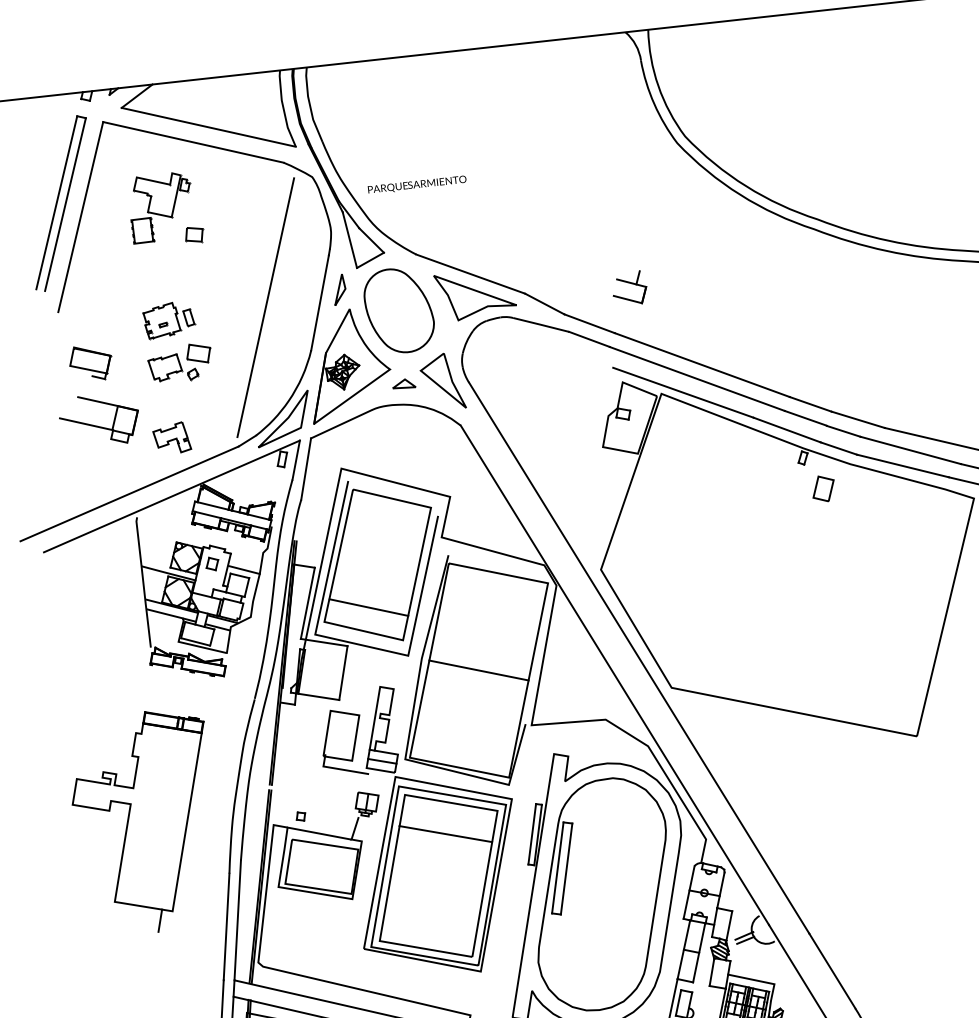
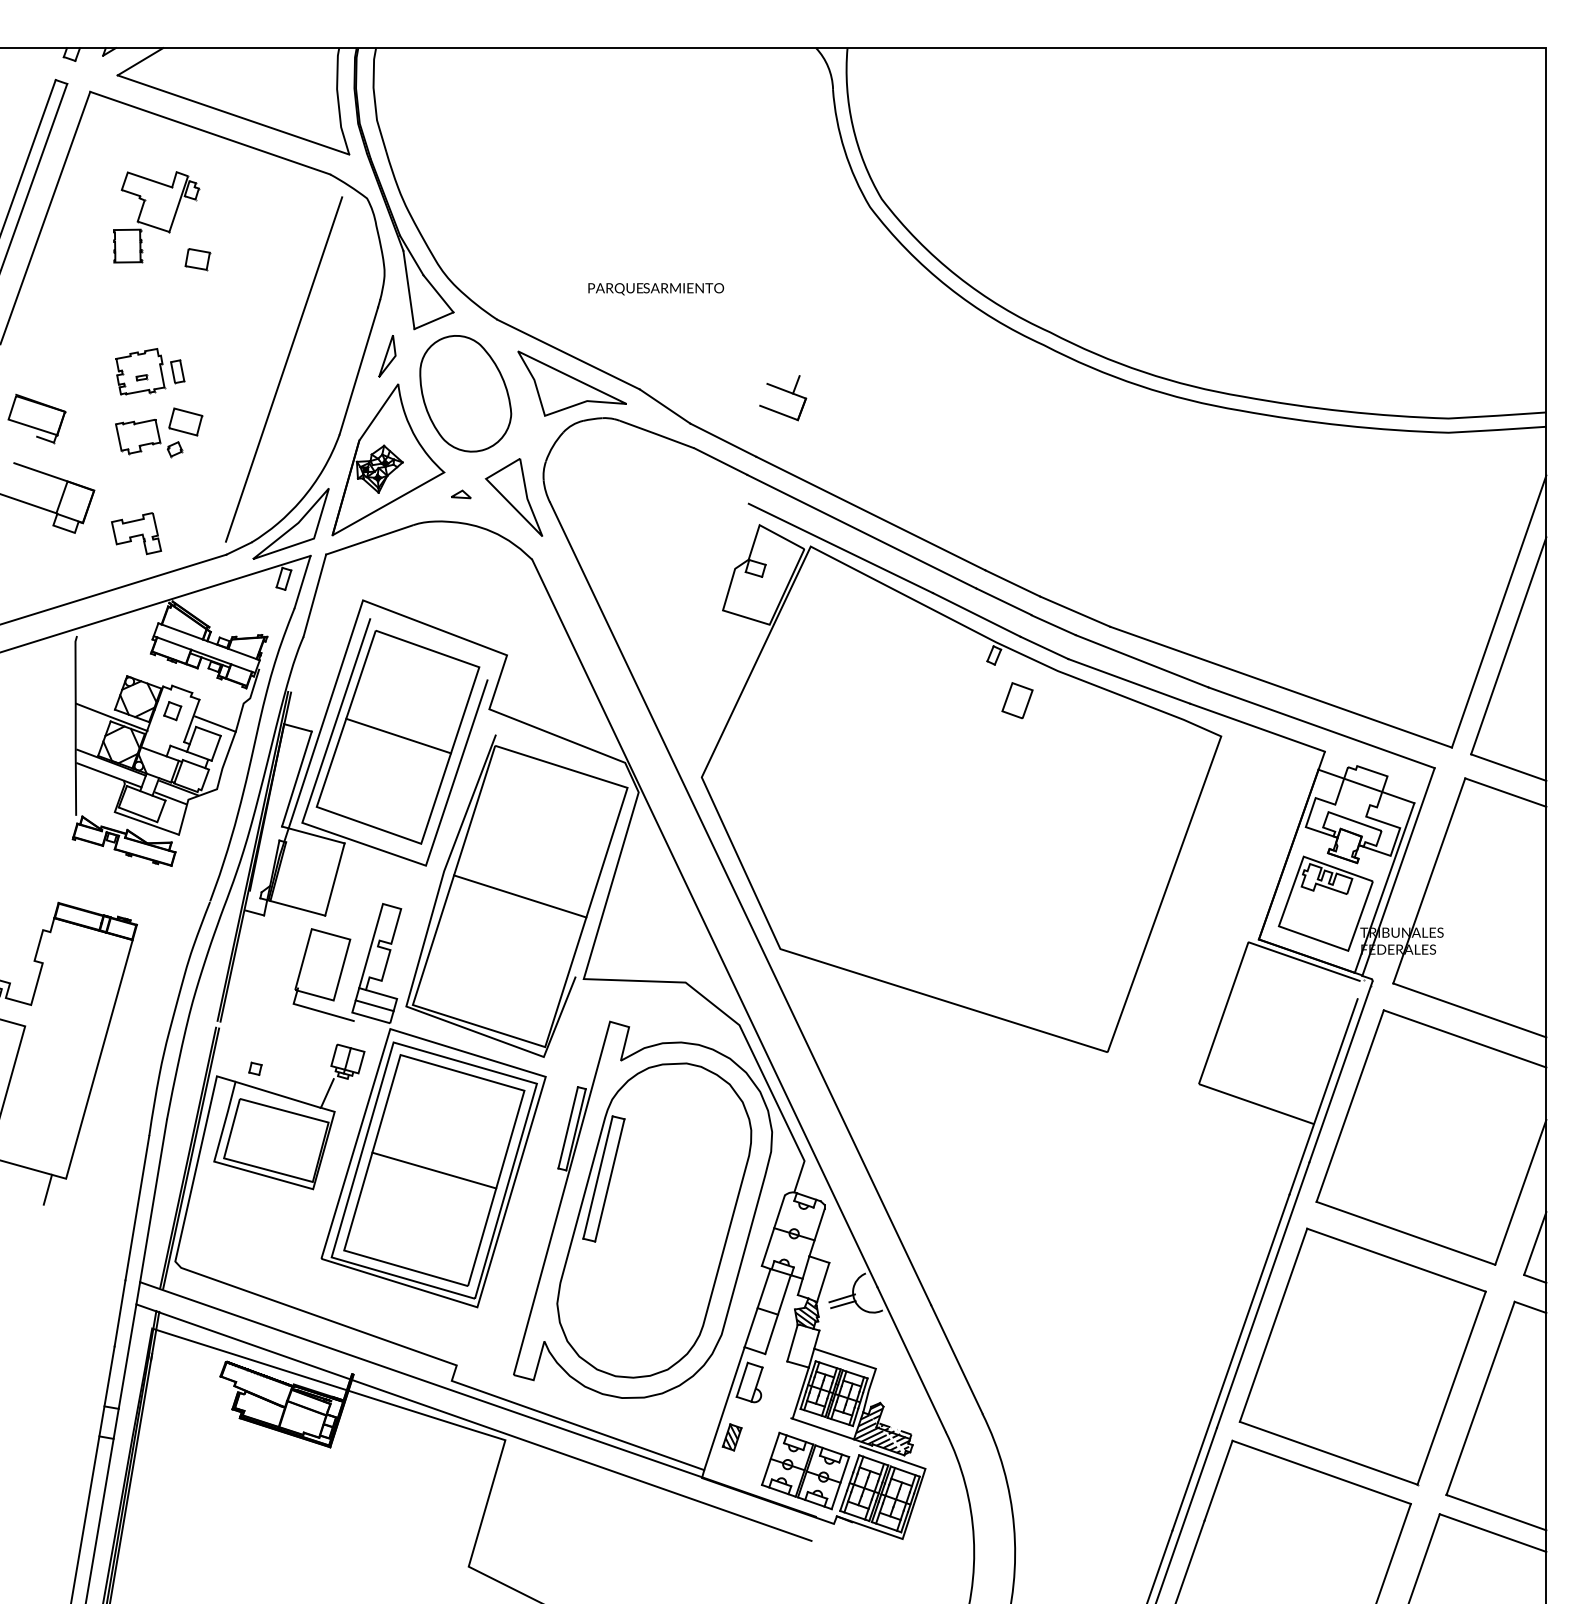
text: (417, 185) -> (656, 289), moved
part: (404, 384) -> (461, 494), size x0.62
line: (368, 607) -> (398, 735), moved
line: (445, 834) -> (434, 1170), moved

